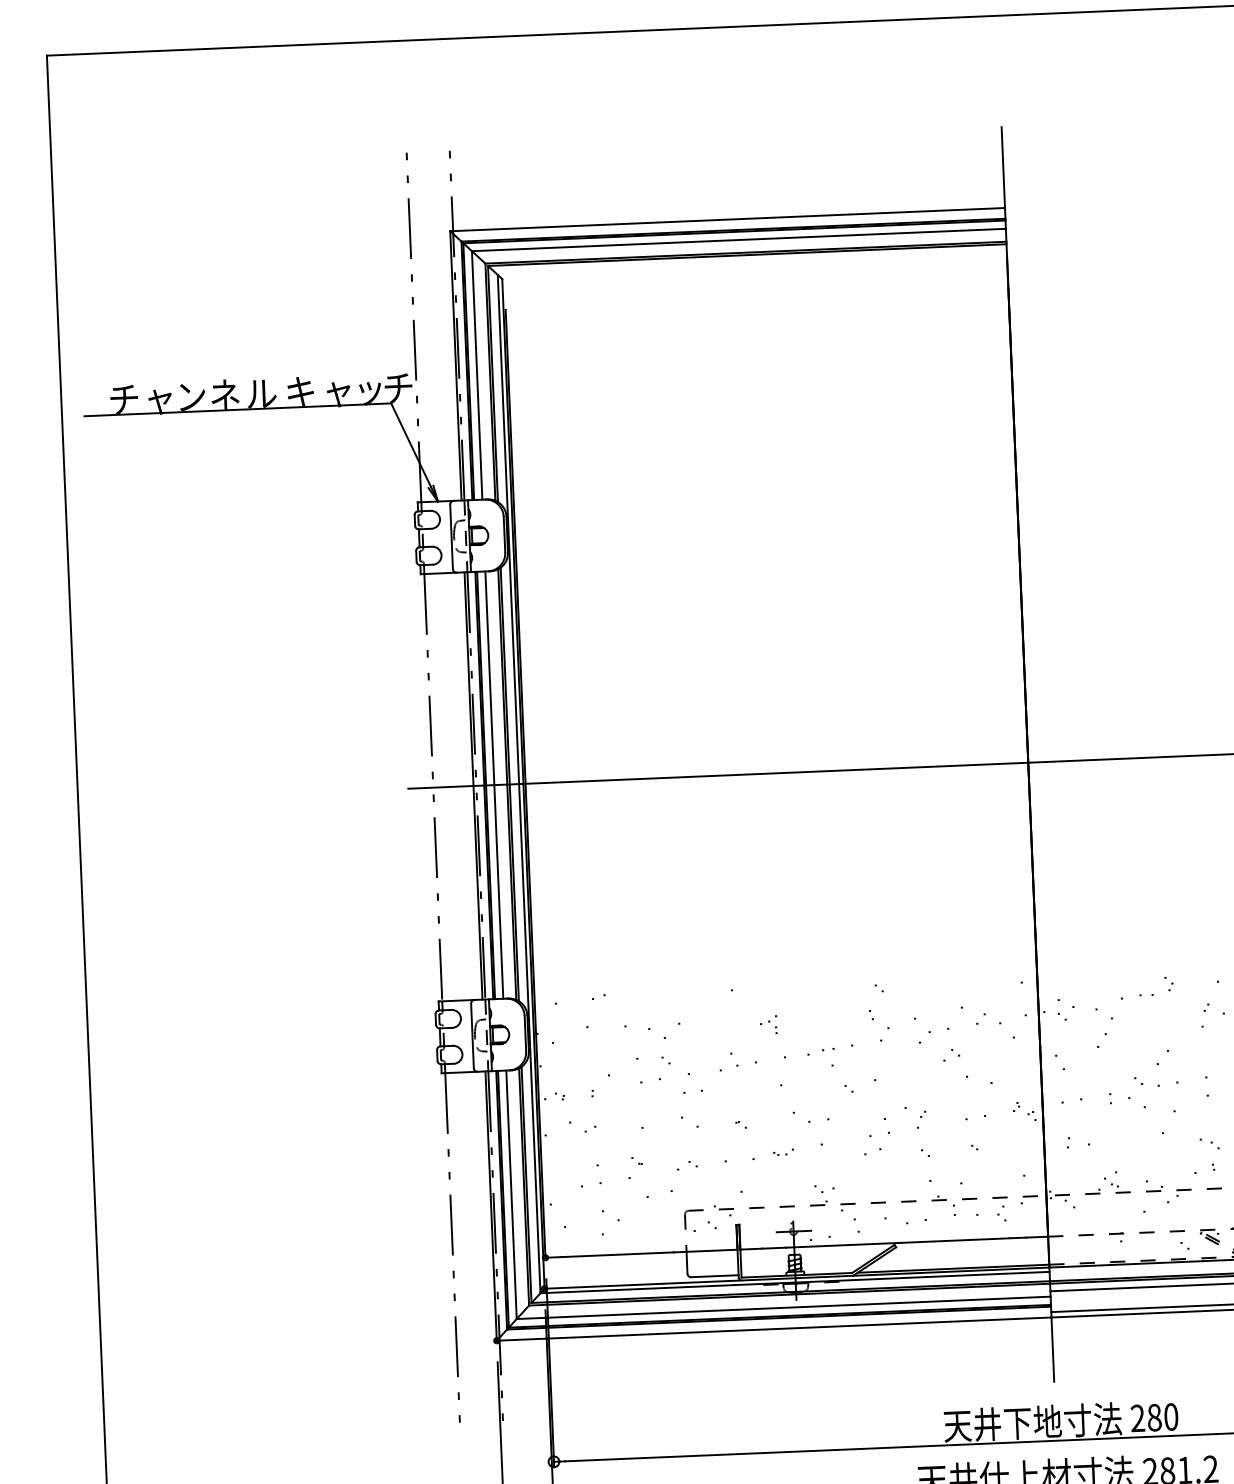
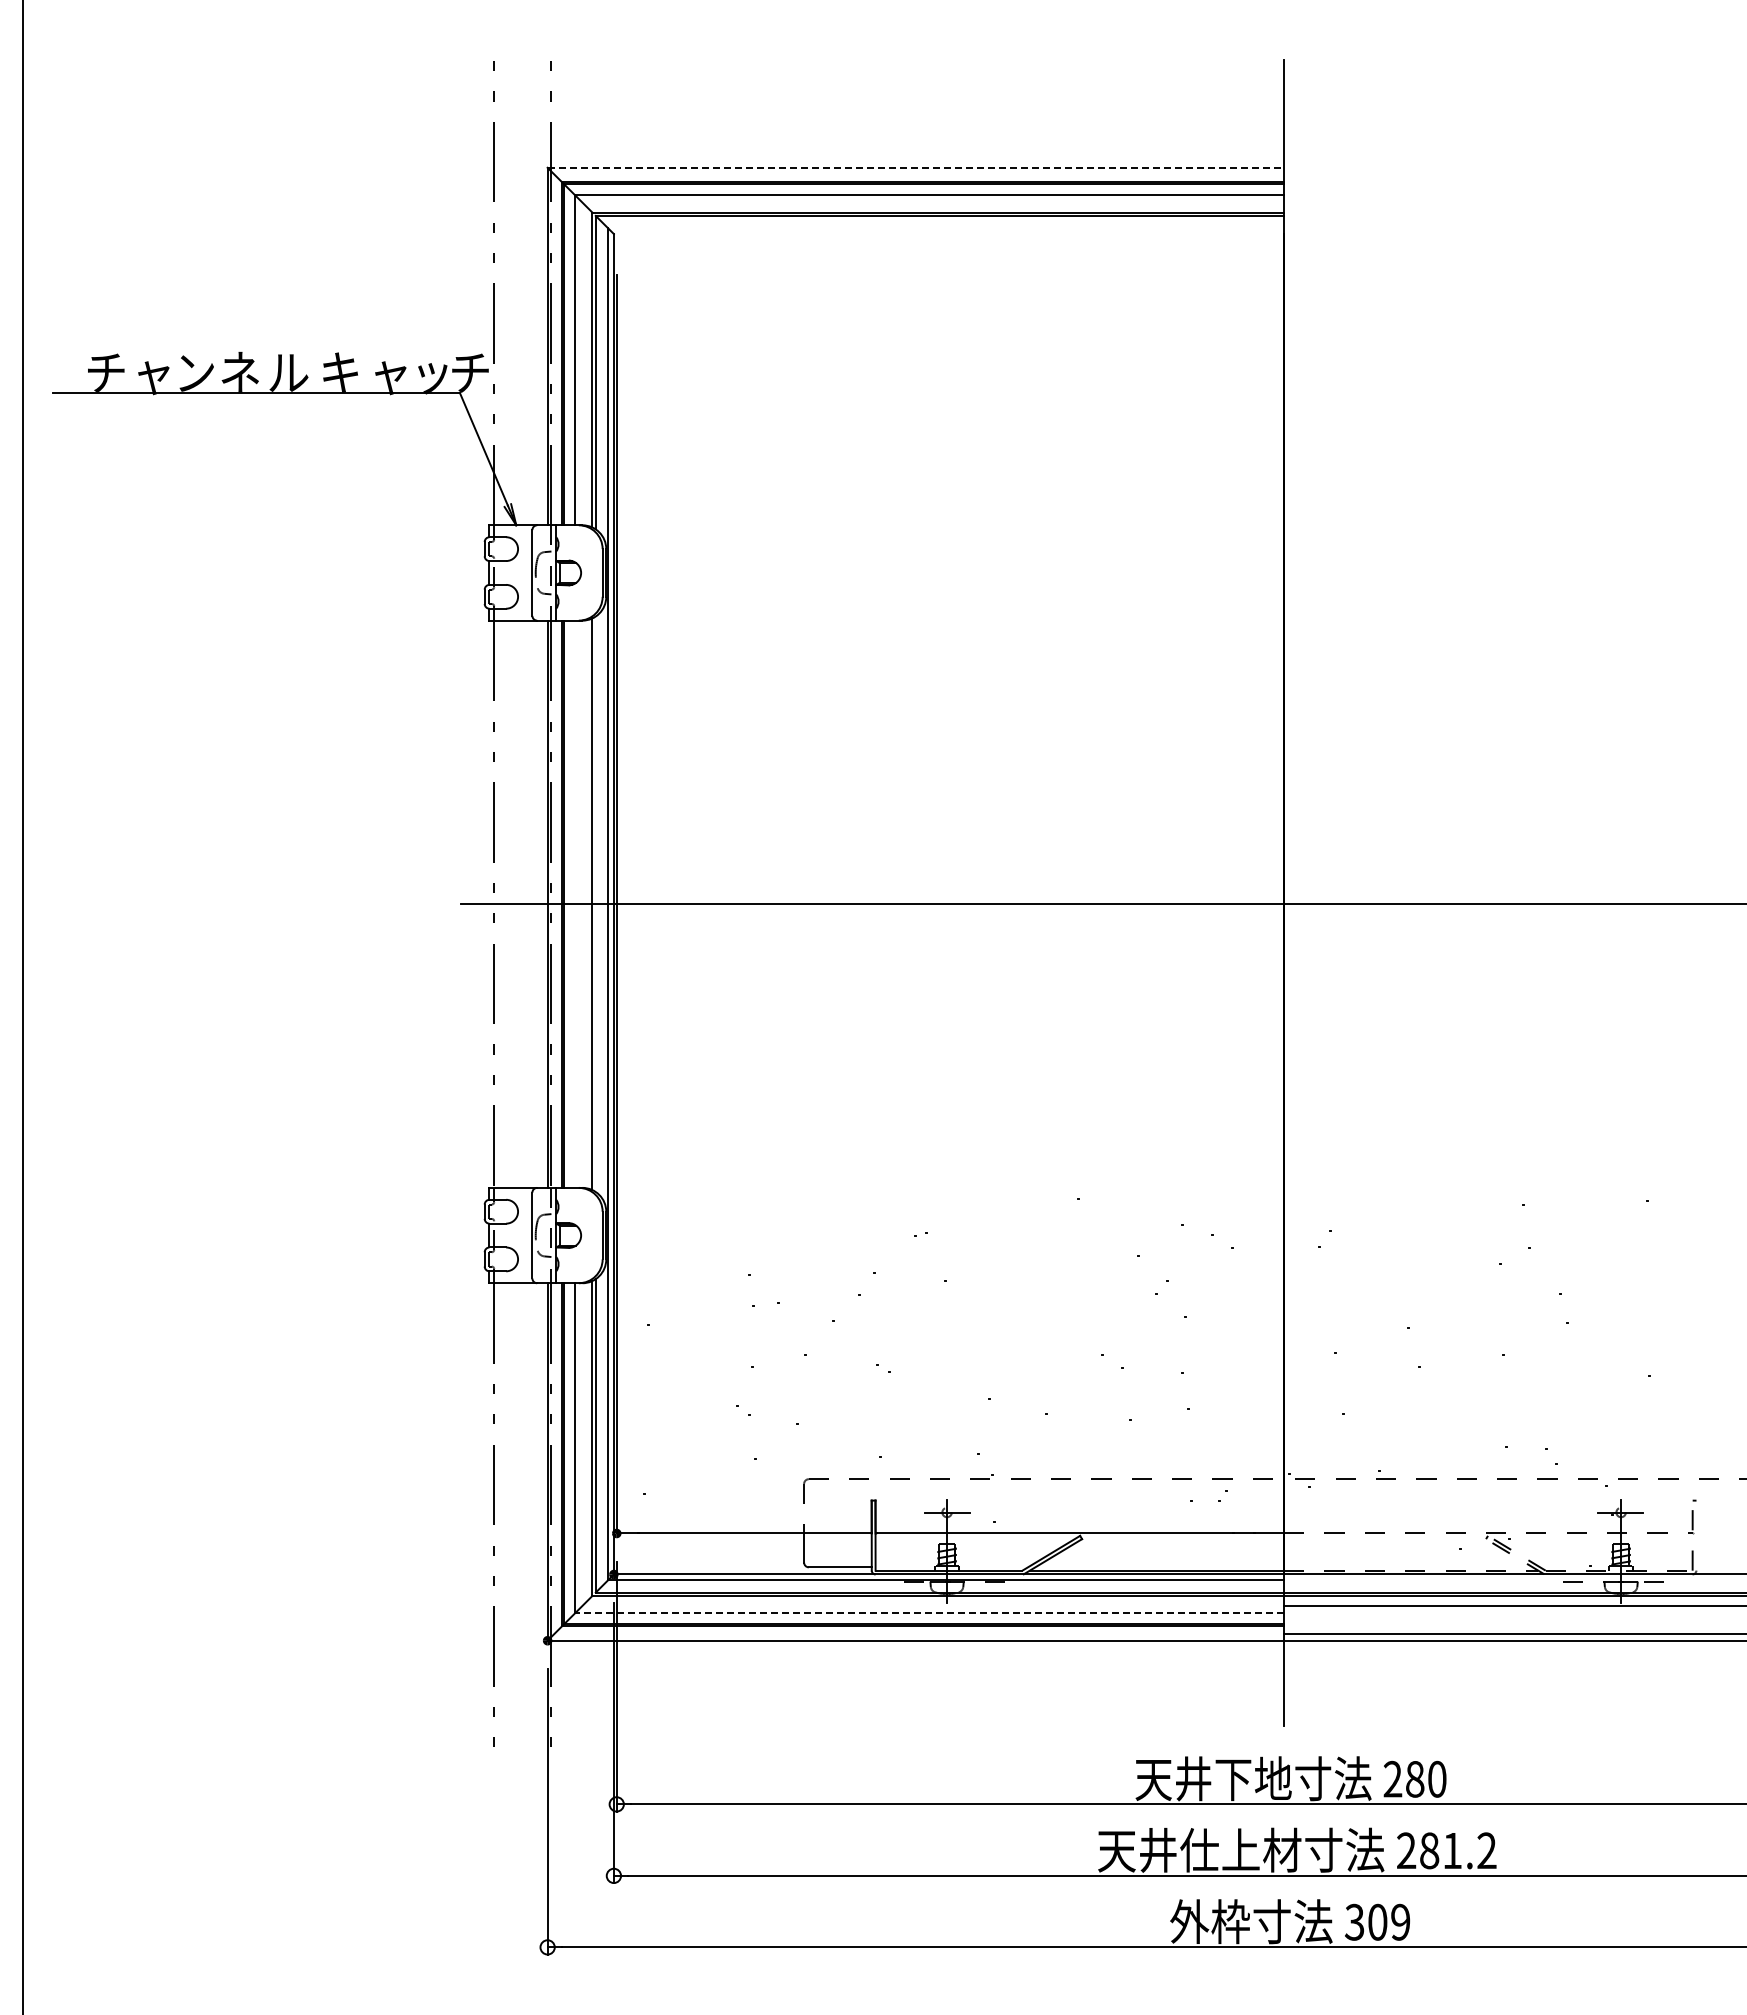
line: (728, 219) -> (916, 167), solid -> dashed
line: (494, 784) -> (575, 903), removed
line: (509, 784) -> (595, 904), removed
line: (783, 1308) -> (929, 1613), solid -> dashed

